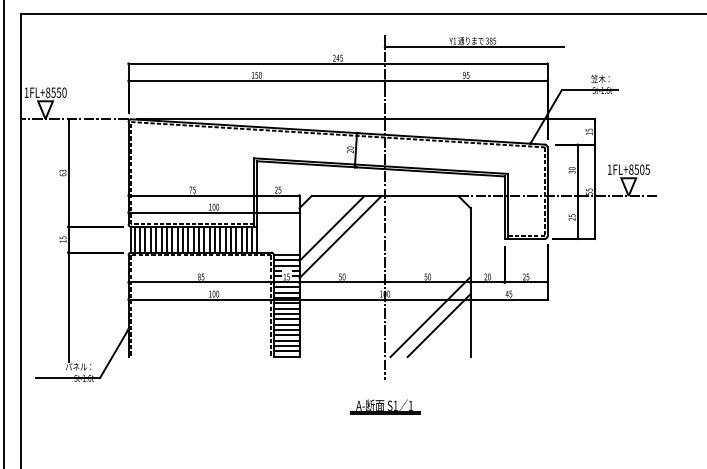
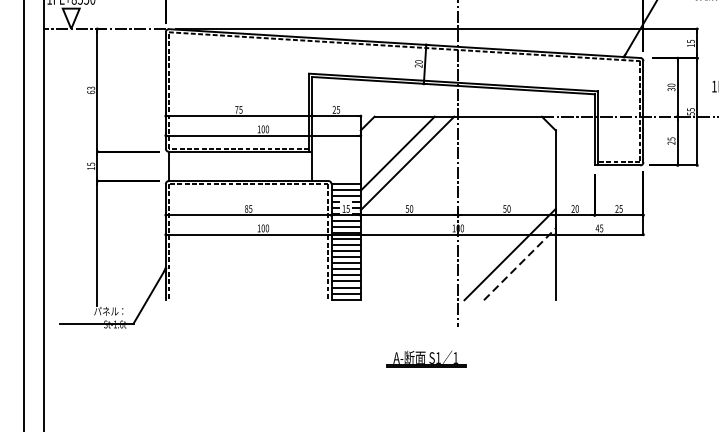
hatch: (193, 239) -> (239, 166), removed
line: (439, 325) -> (520, 264), solid -> dashed
part: (385, 406) -> (426, 358), moved

